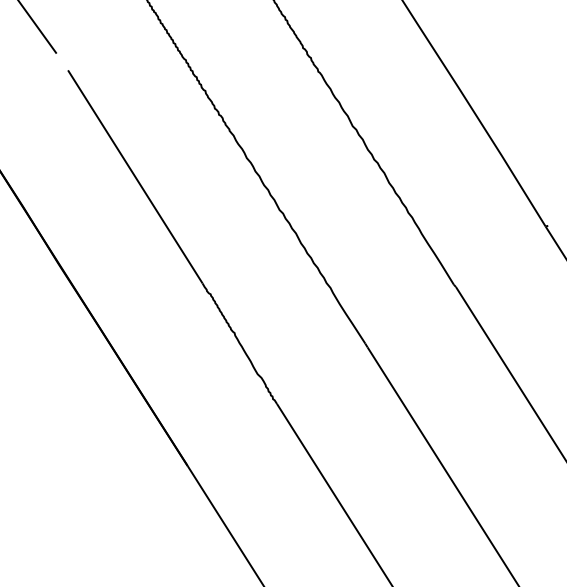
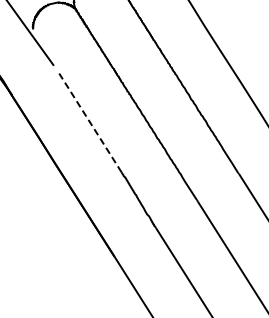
line: (135, 175) -> (90, 122), solid -> dashed

